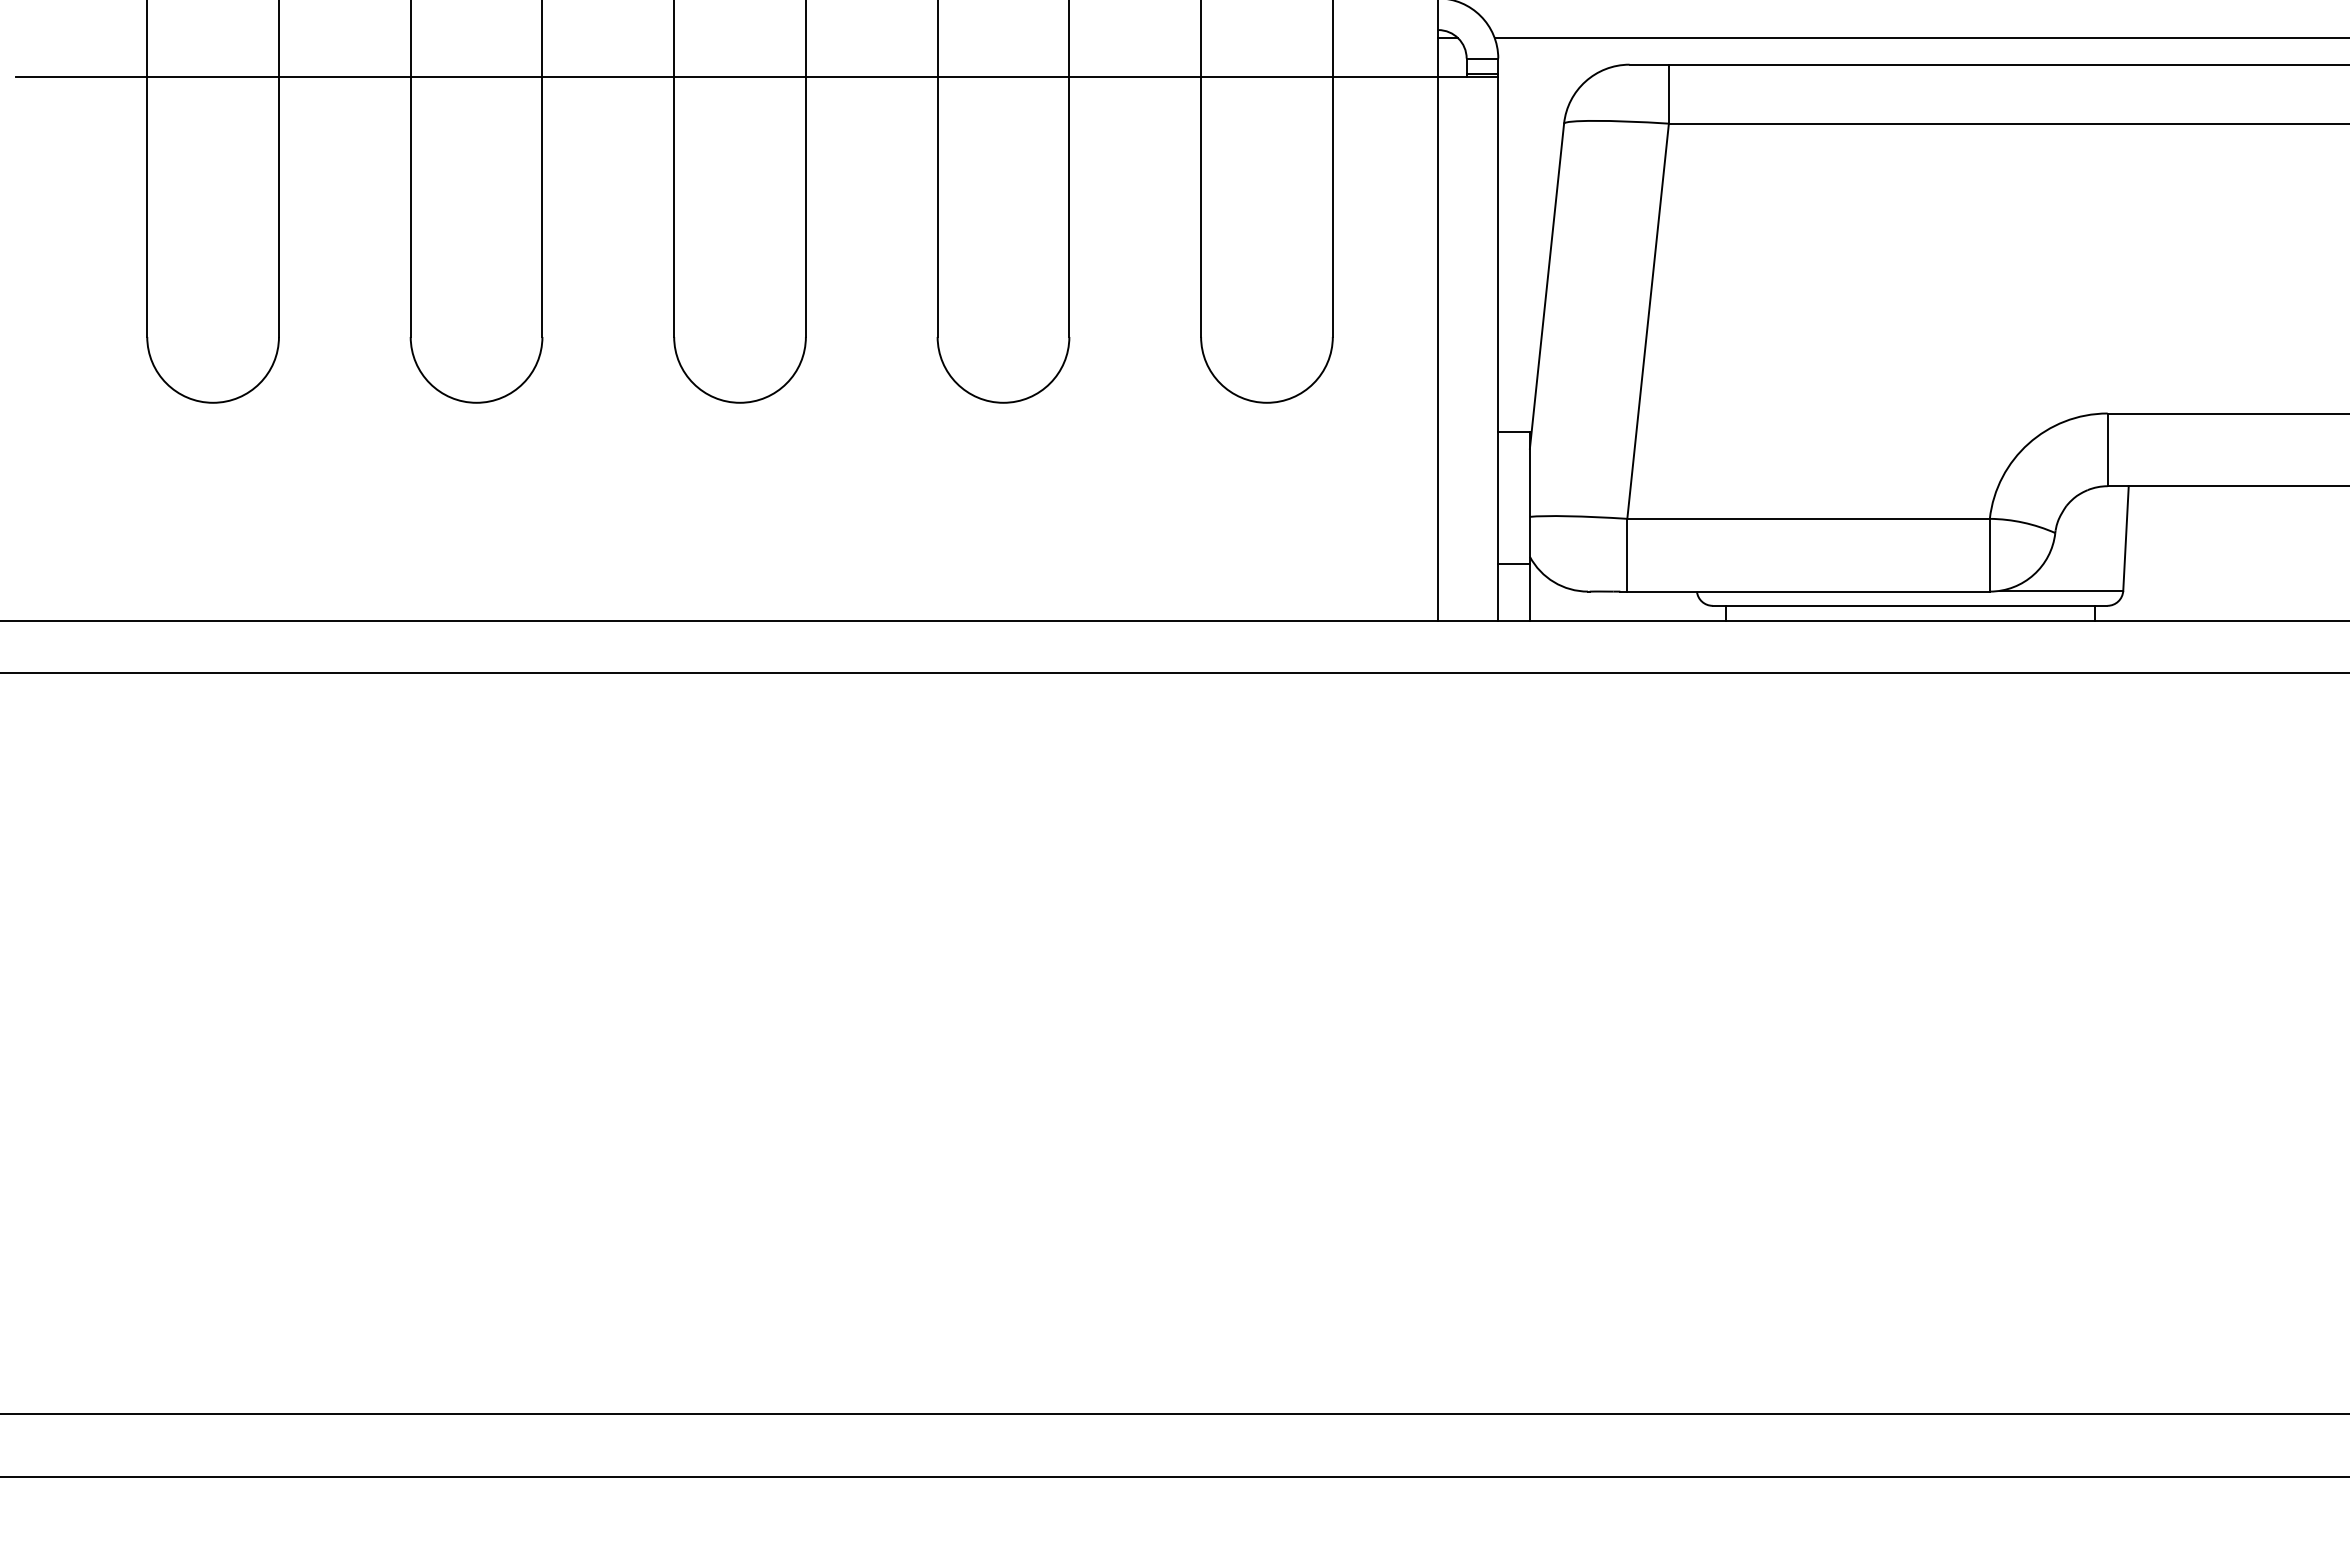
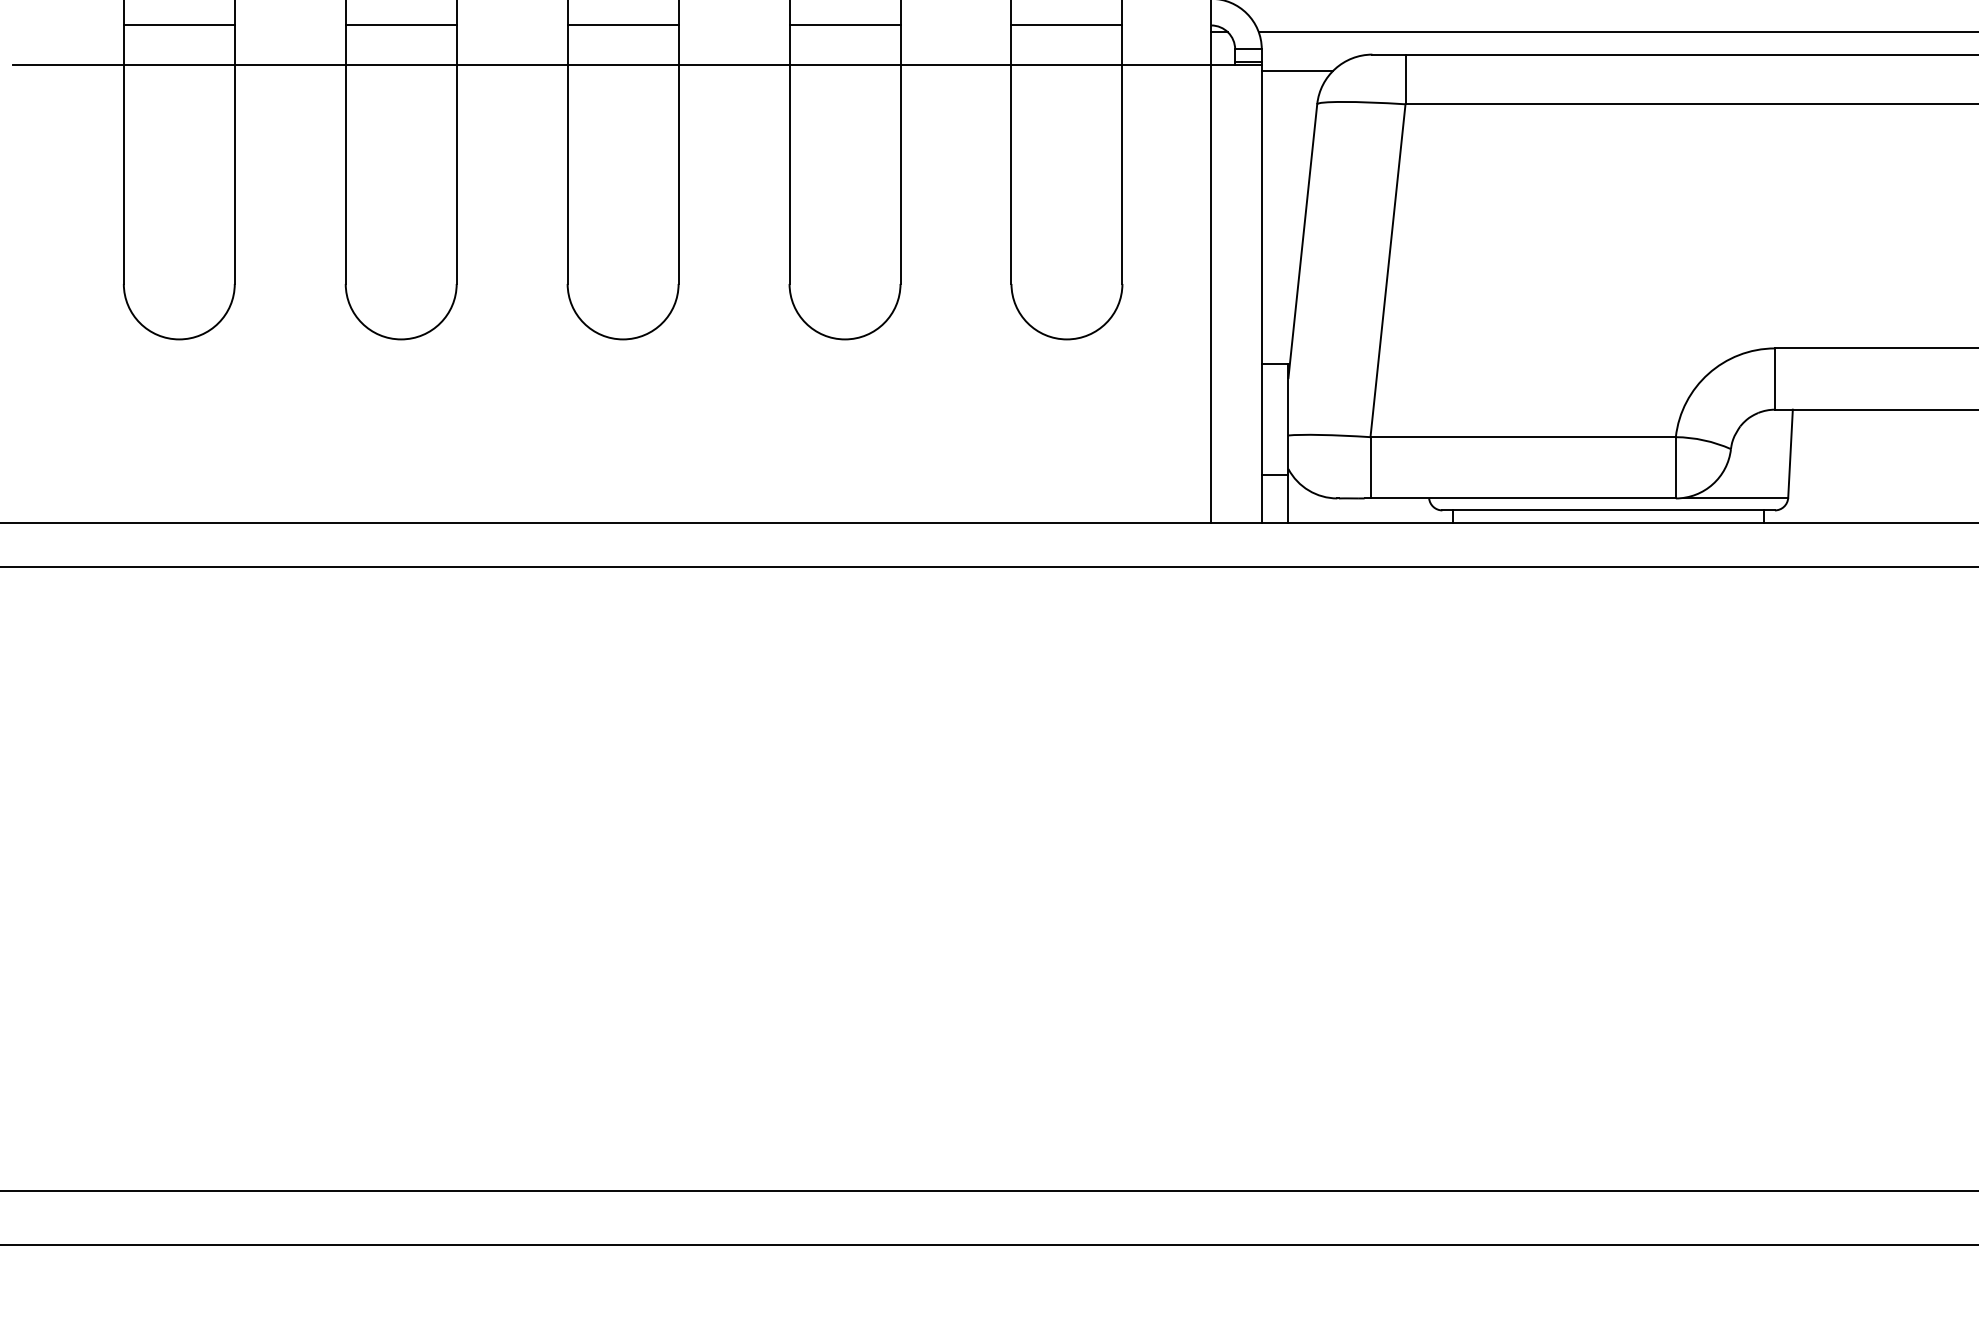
line: (212, 30) -> (178, 25), added
line: (476, 30) -> (401, 25), added
line: (739, 30) -> (622, 25), added
line: (1003, 30) -> (845, 25), added
line: (1266, 30) -> (1066, 25), added
line: (1540, 84) -> (1297, 71), added

